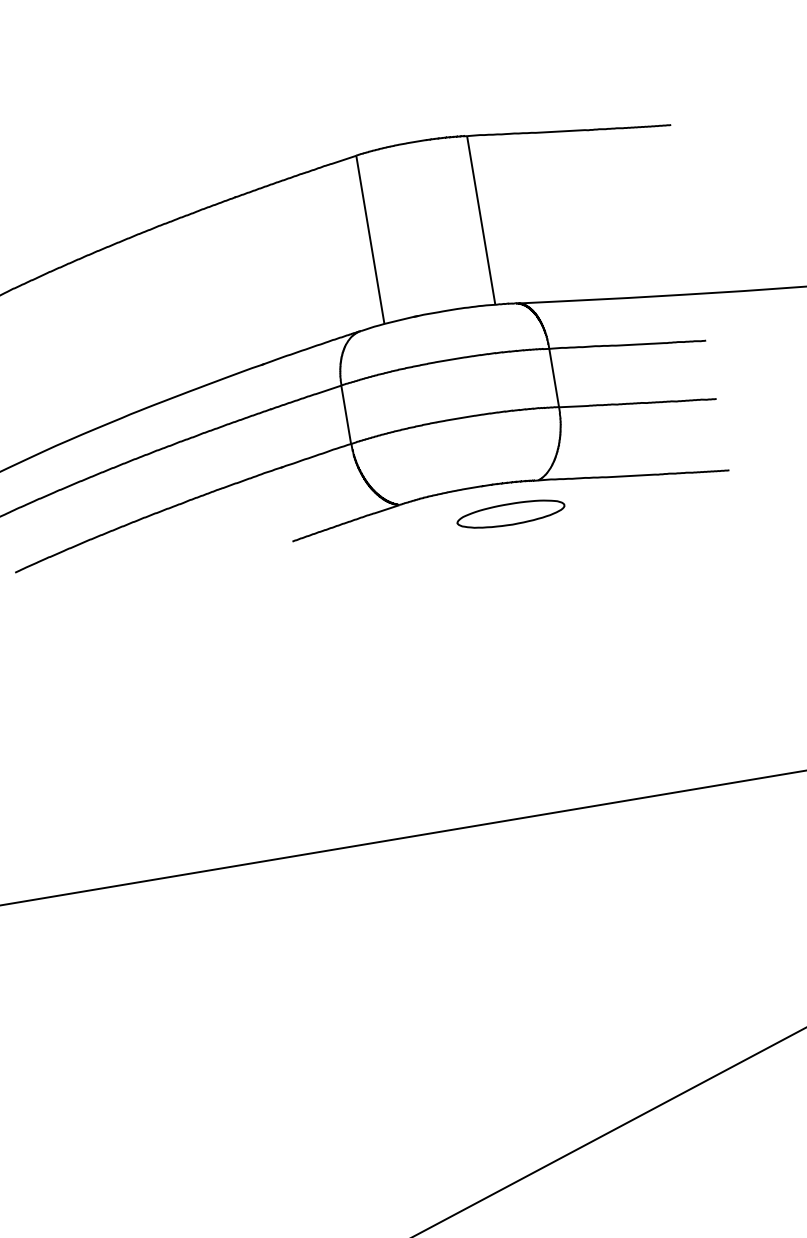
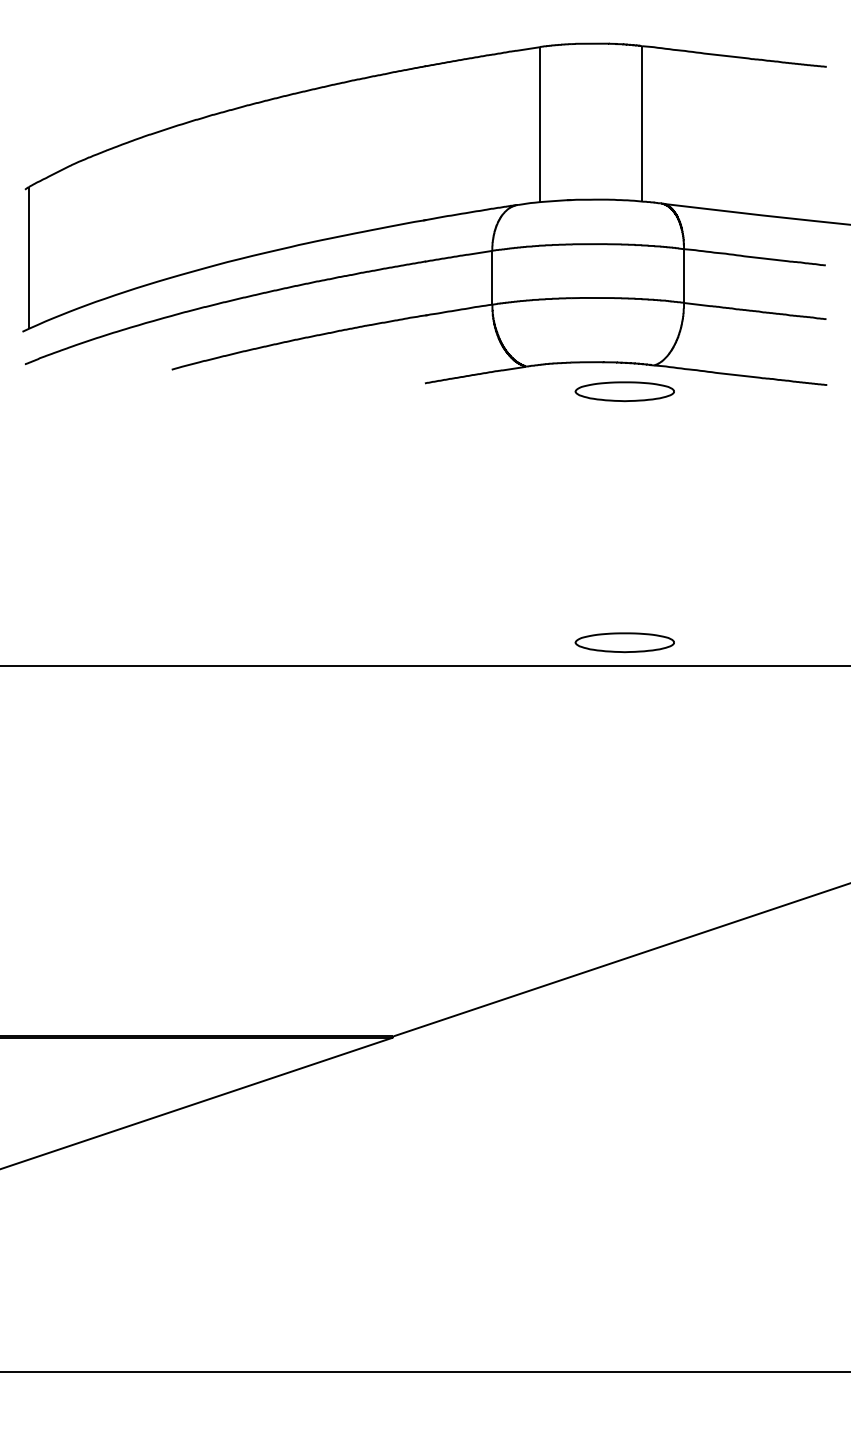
part: (556, 786) -> (624, 642), added

